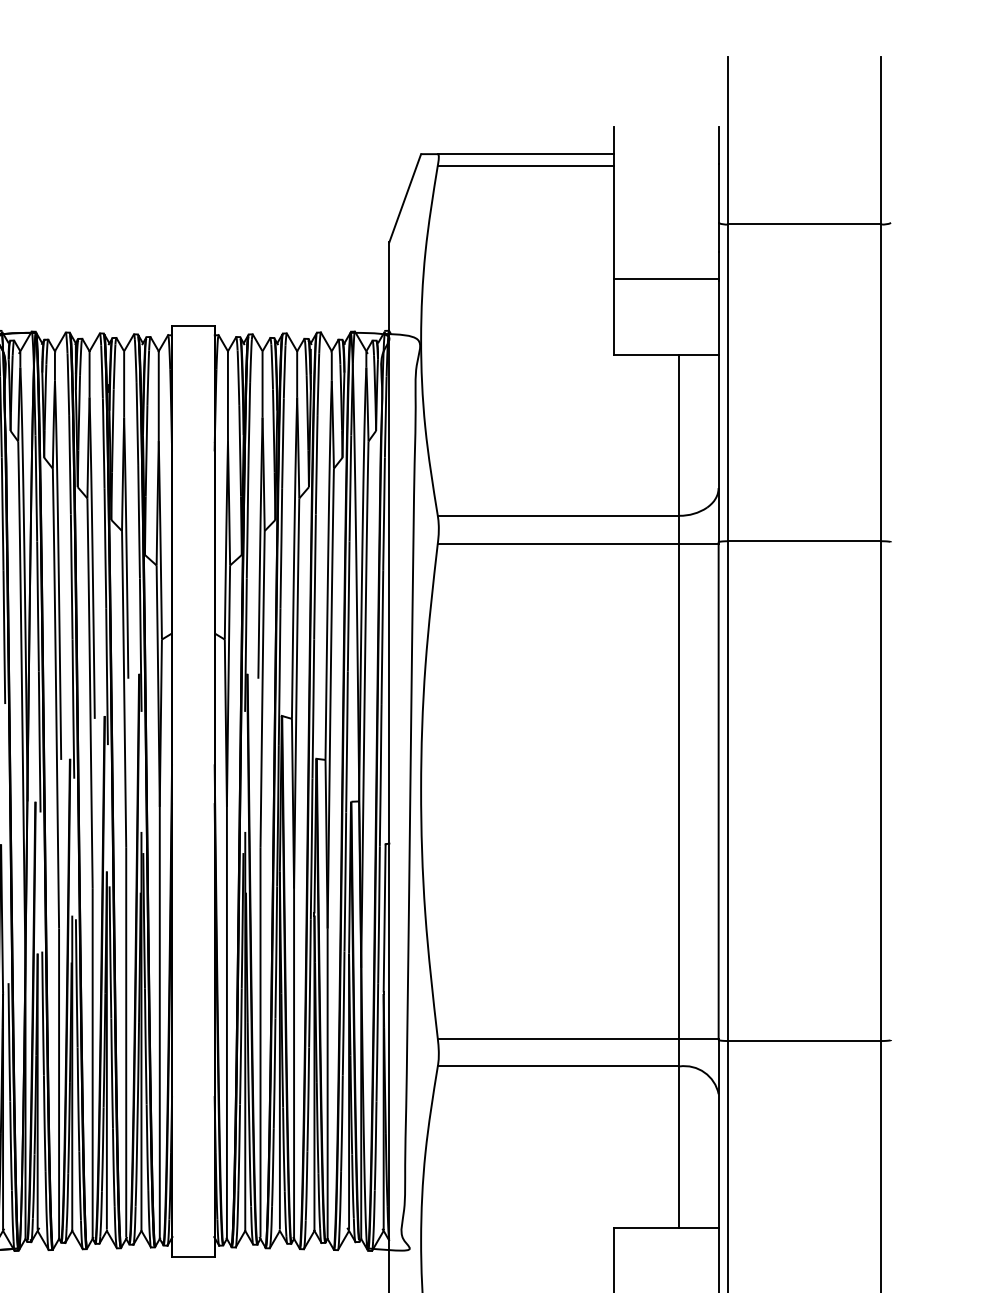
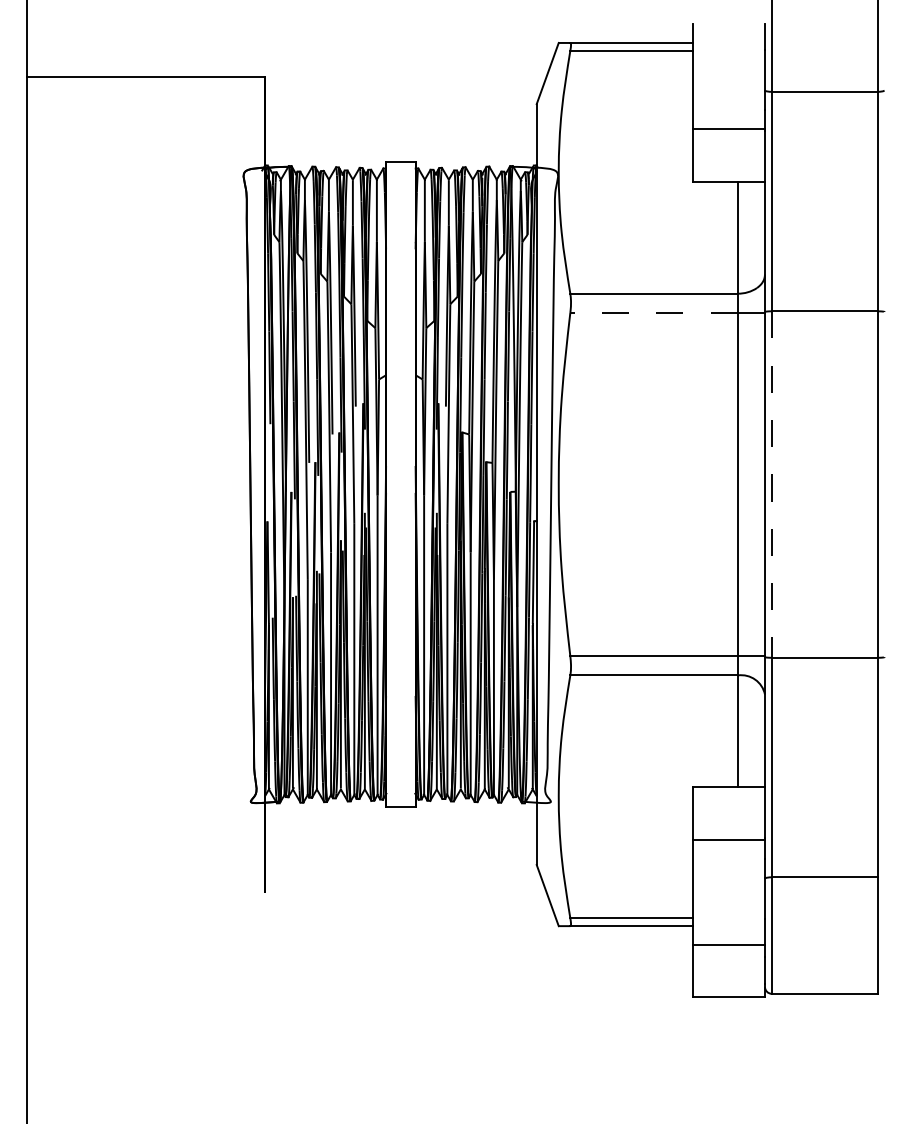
line: (559, 542) -> (654, 312), solid -> dashed
line: (728, 792) -> (771, 485), solid -> dashed

